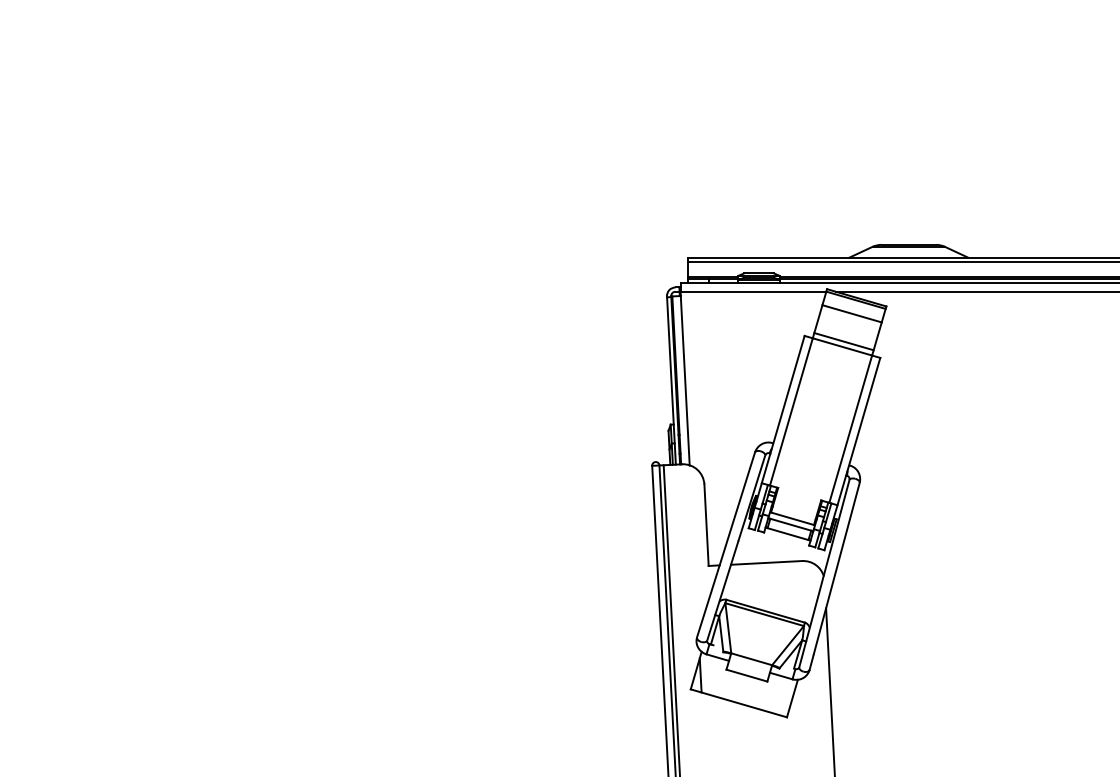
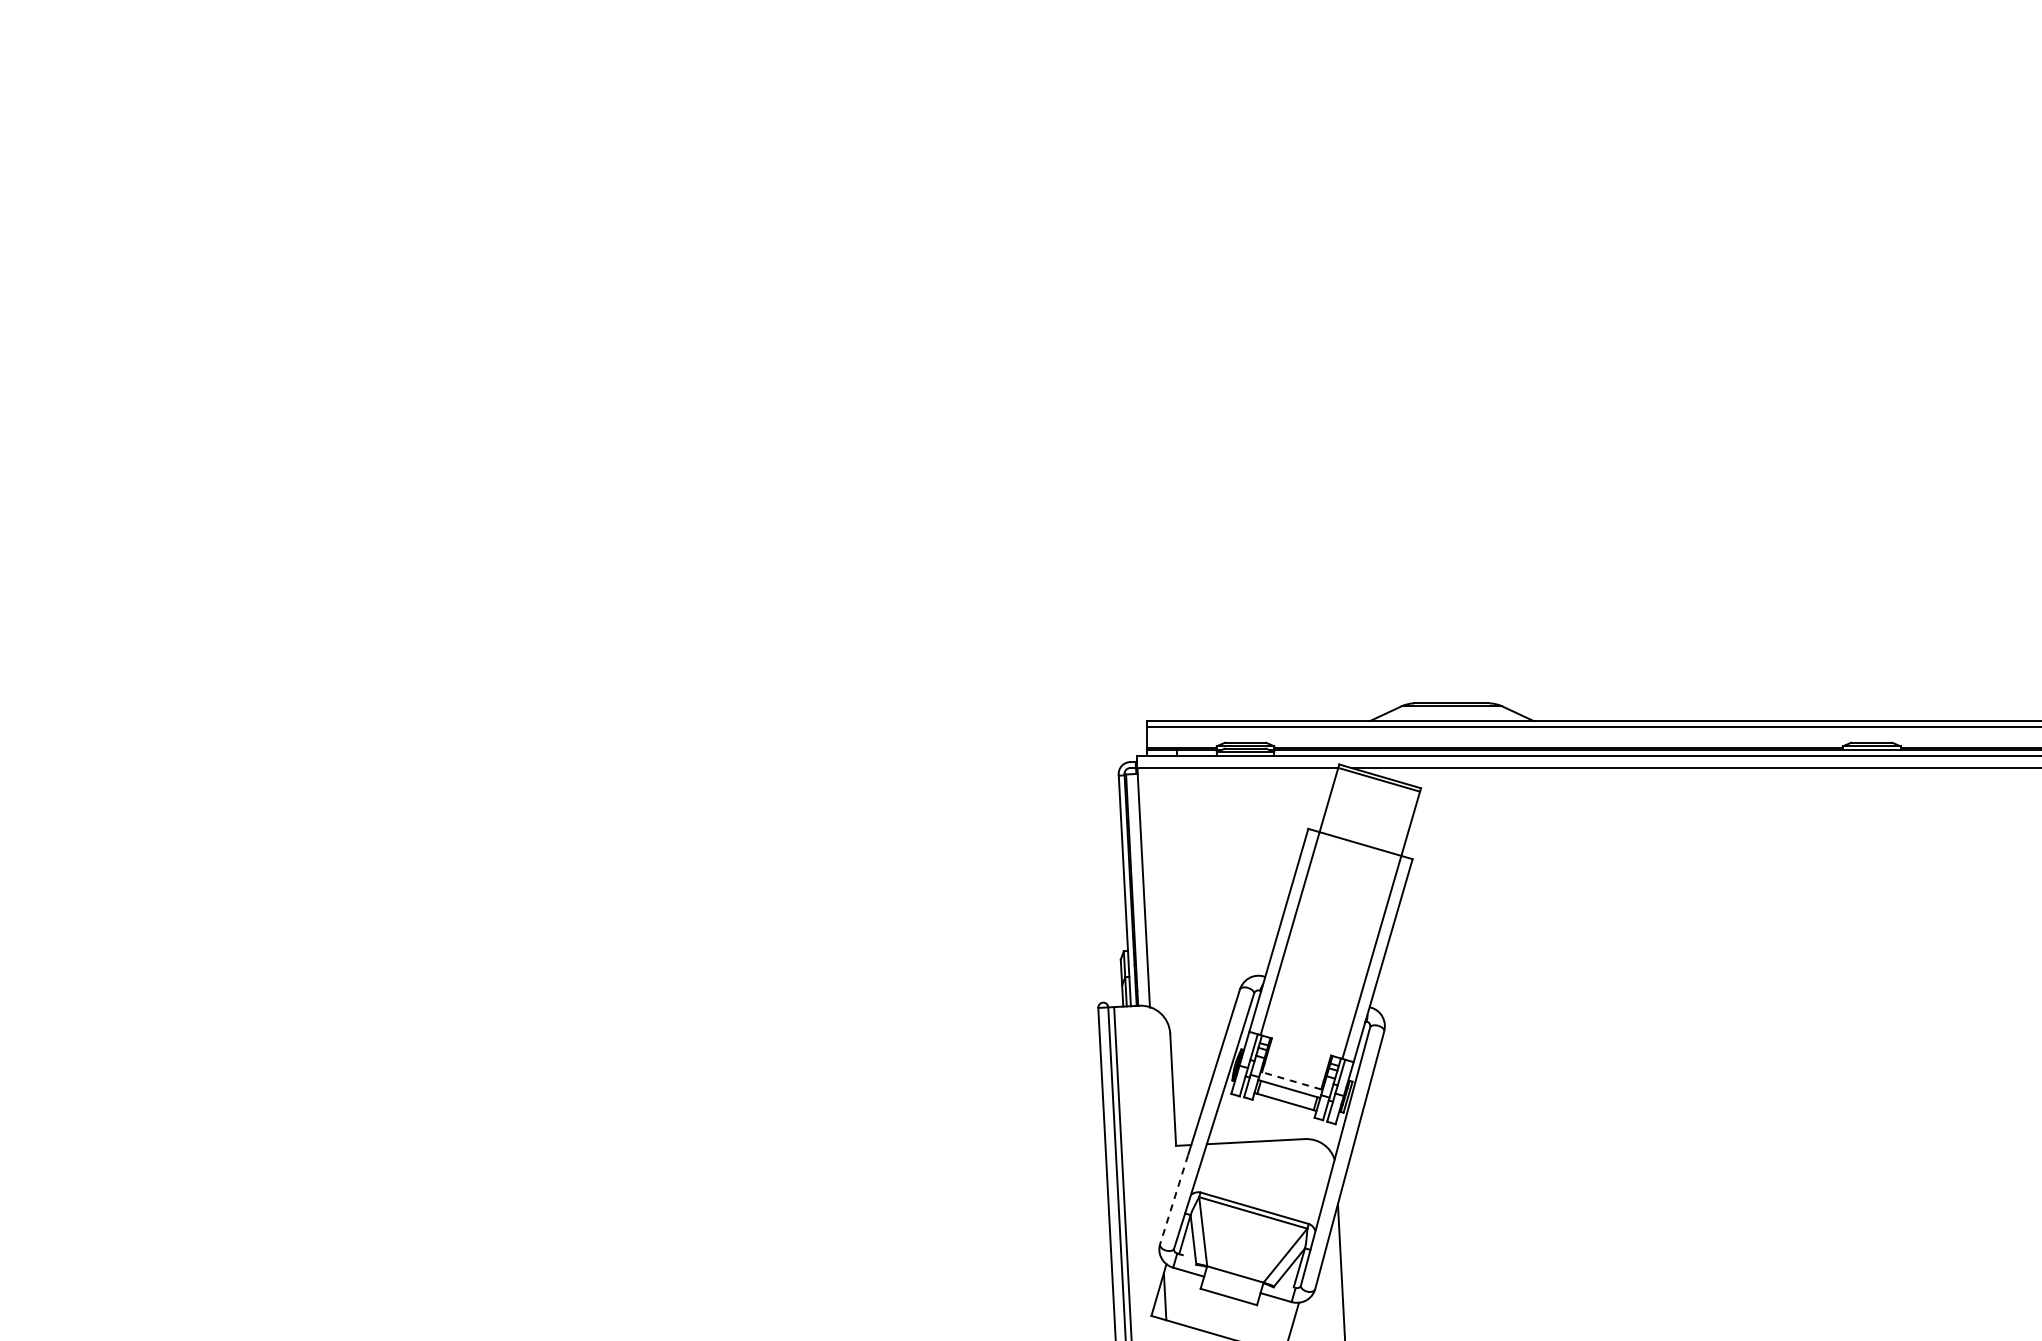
line: (851, 313) -> (1373, 798), removed
line: (843, 341) -> (1362, 836), removed
line: (792, 518) -> (1291, 1080), solid -> dashed
line: (706, 606) -> (1173, 1201), solid -> dashed

